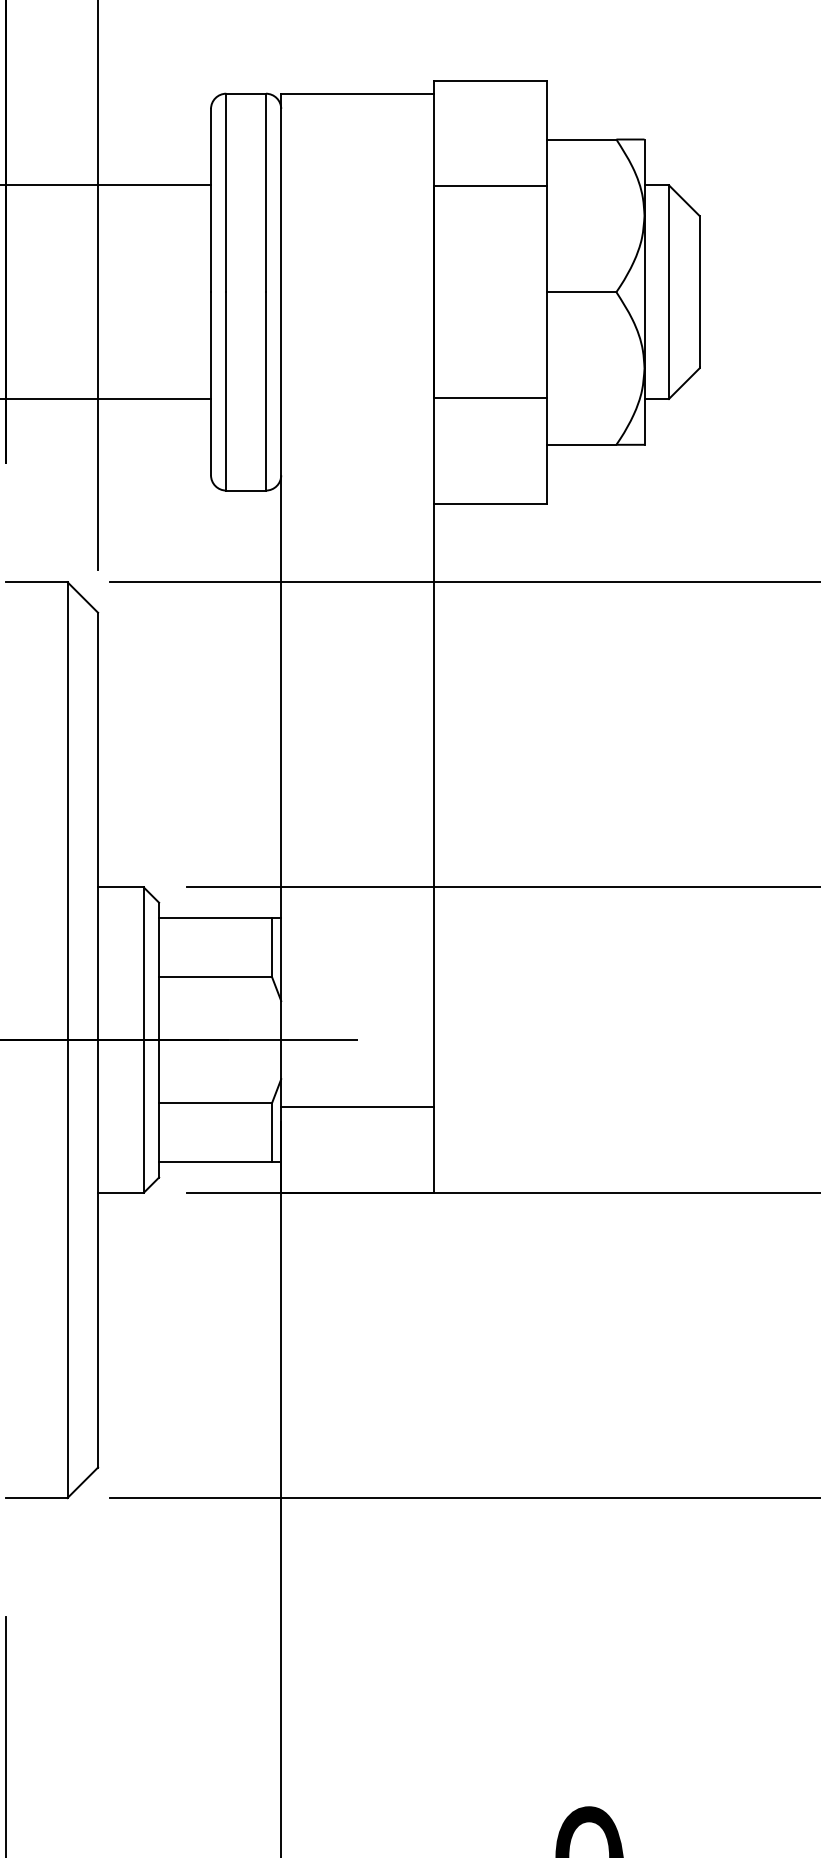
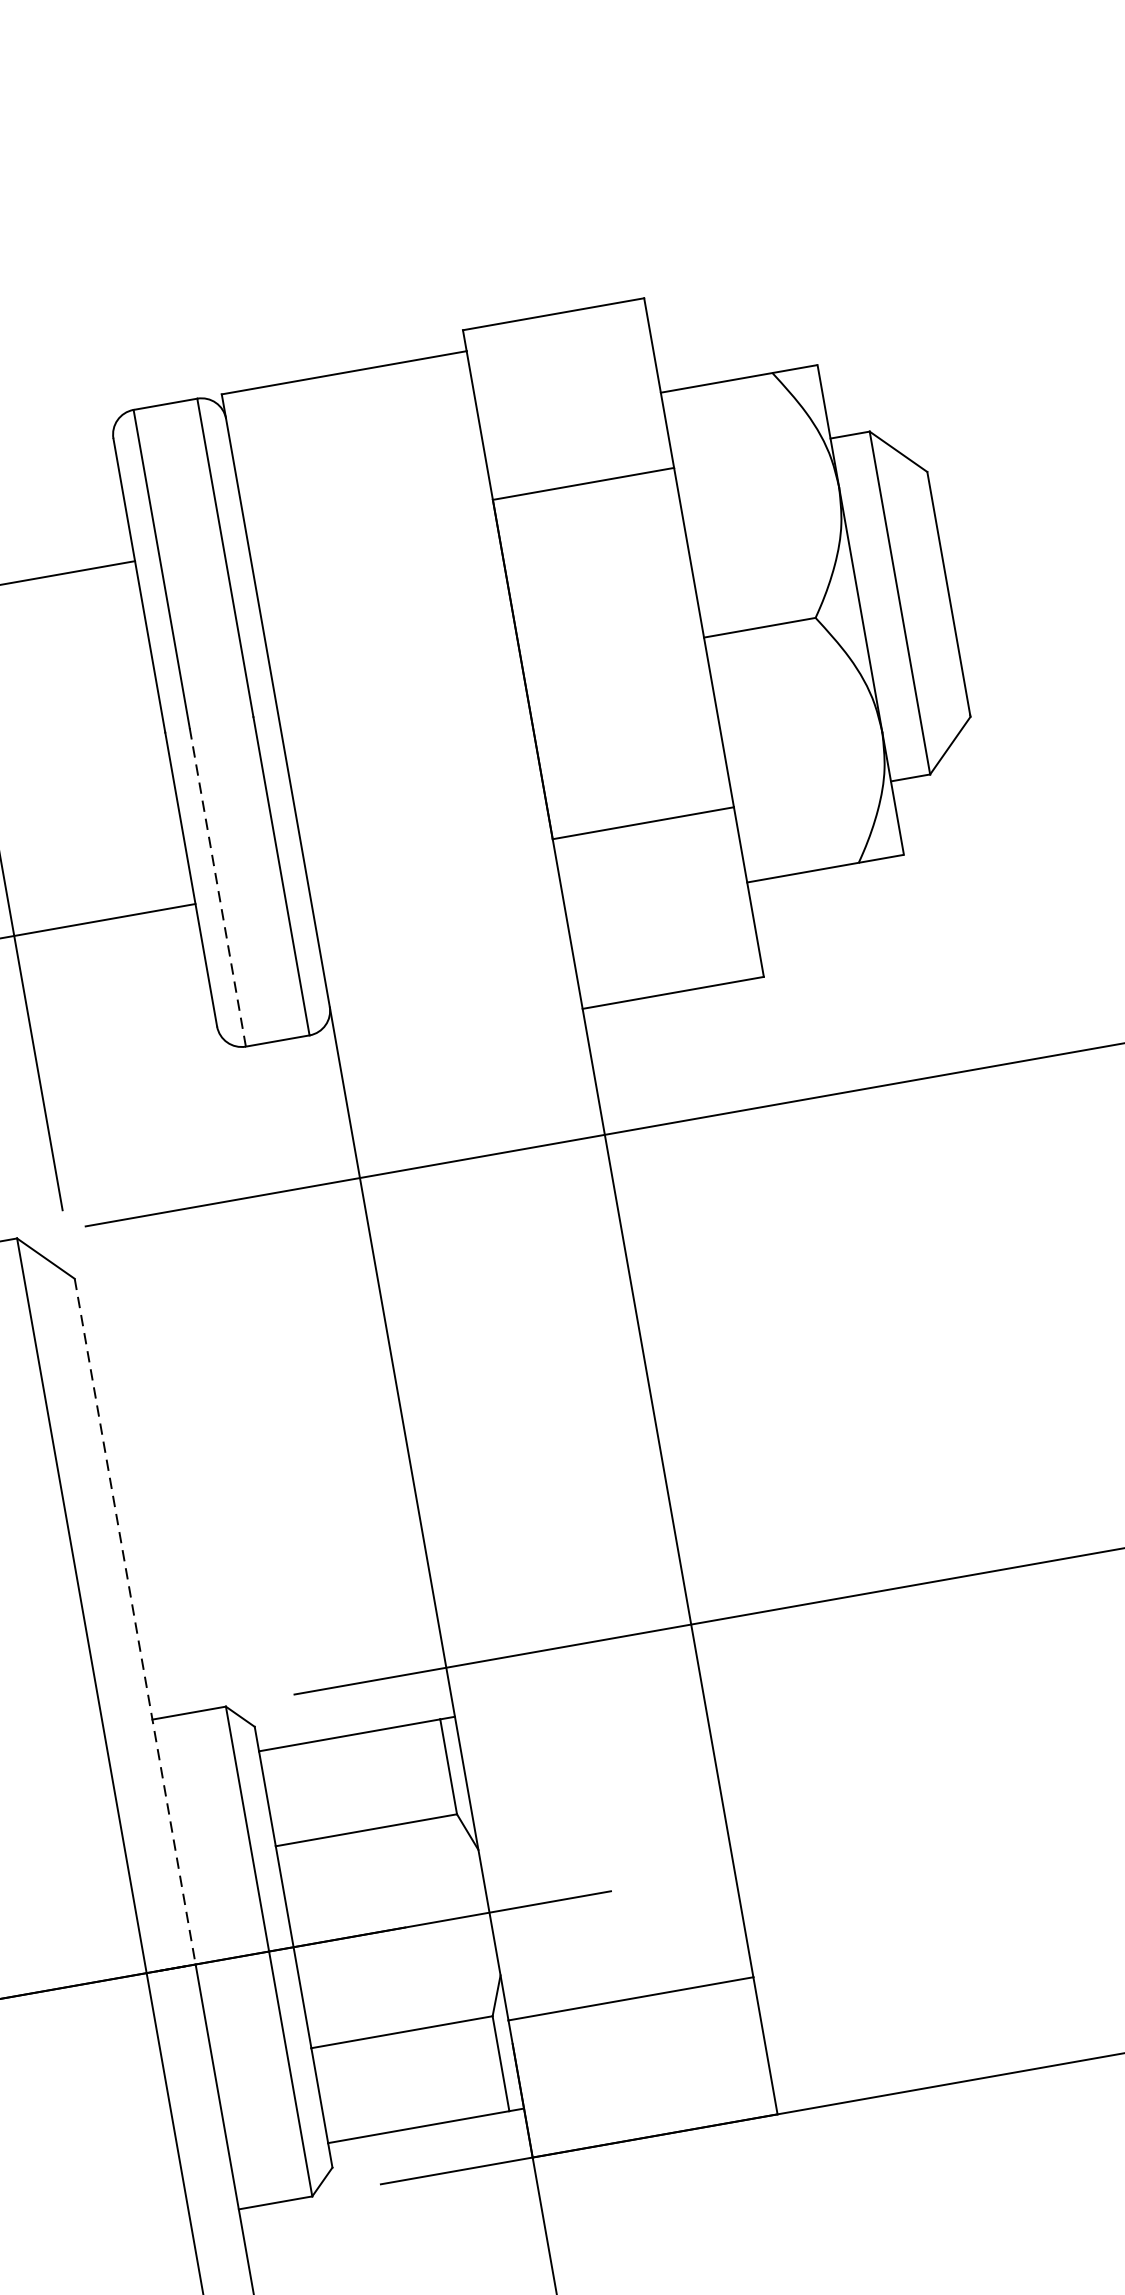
line: (226, 391) -> (218, 887), solid -> dashed
line: (98, 826) -> (135, 1621), solid -> dashed

